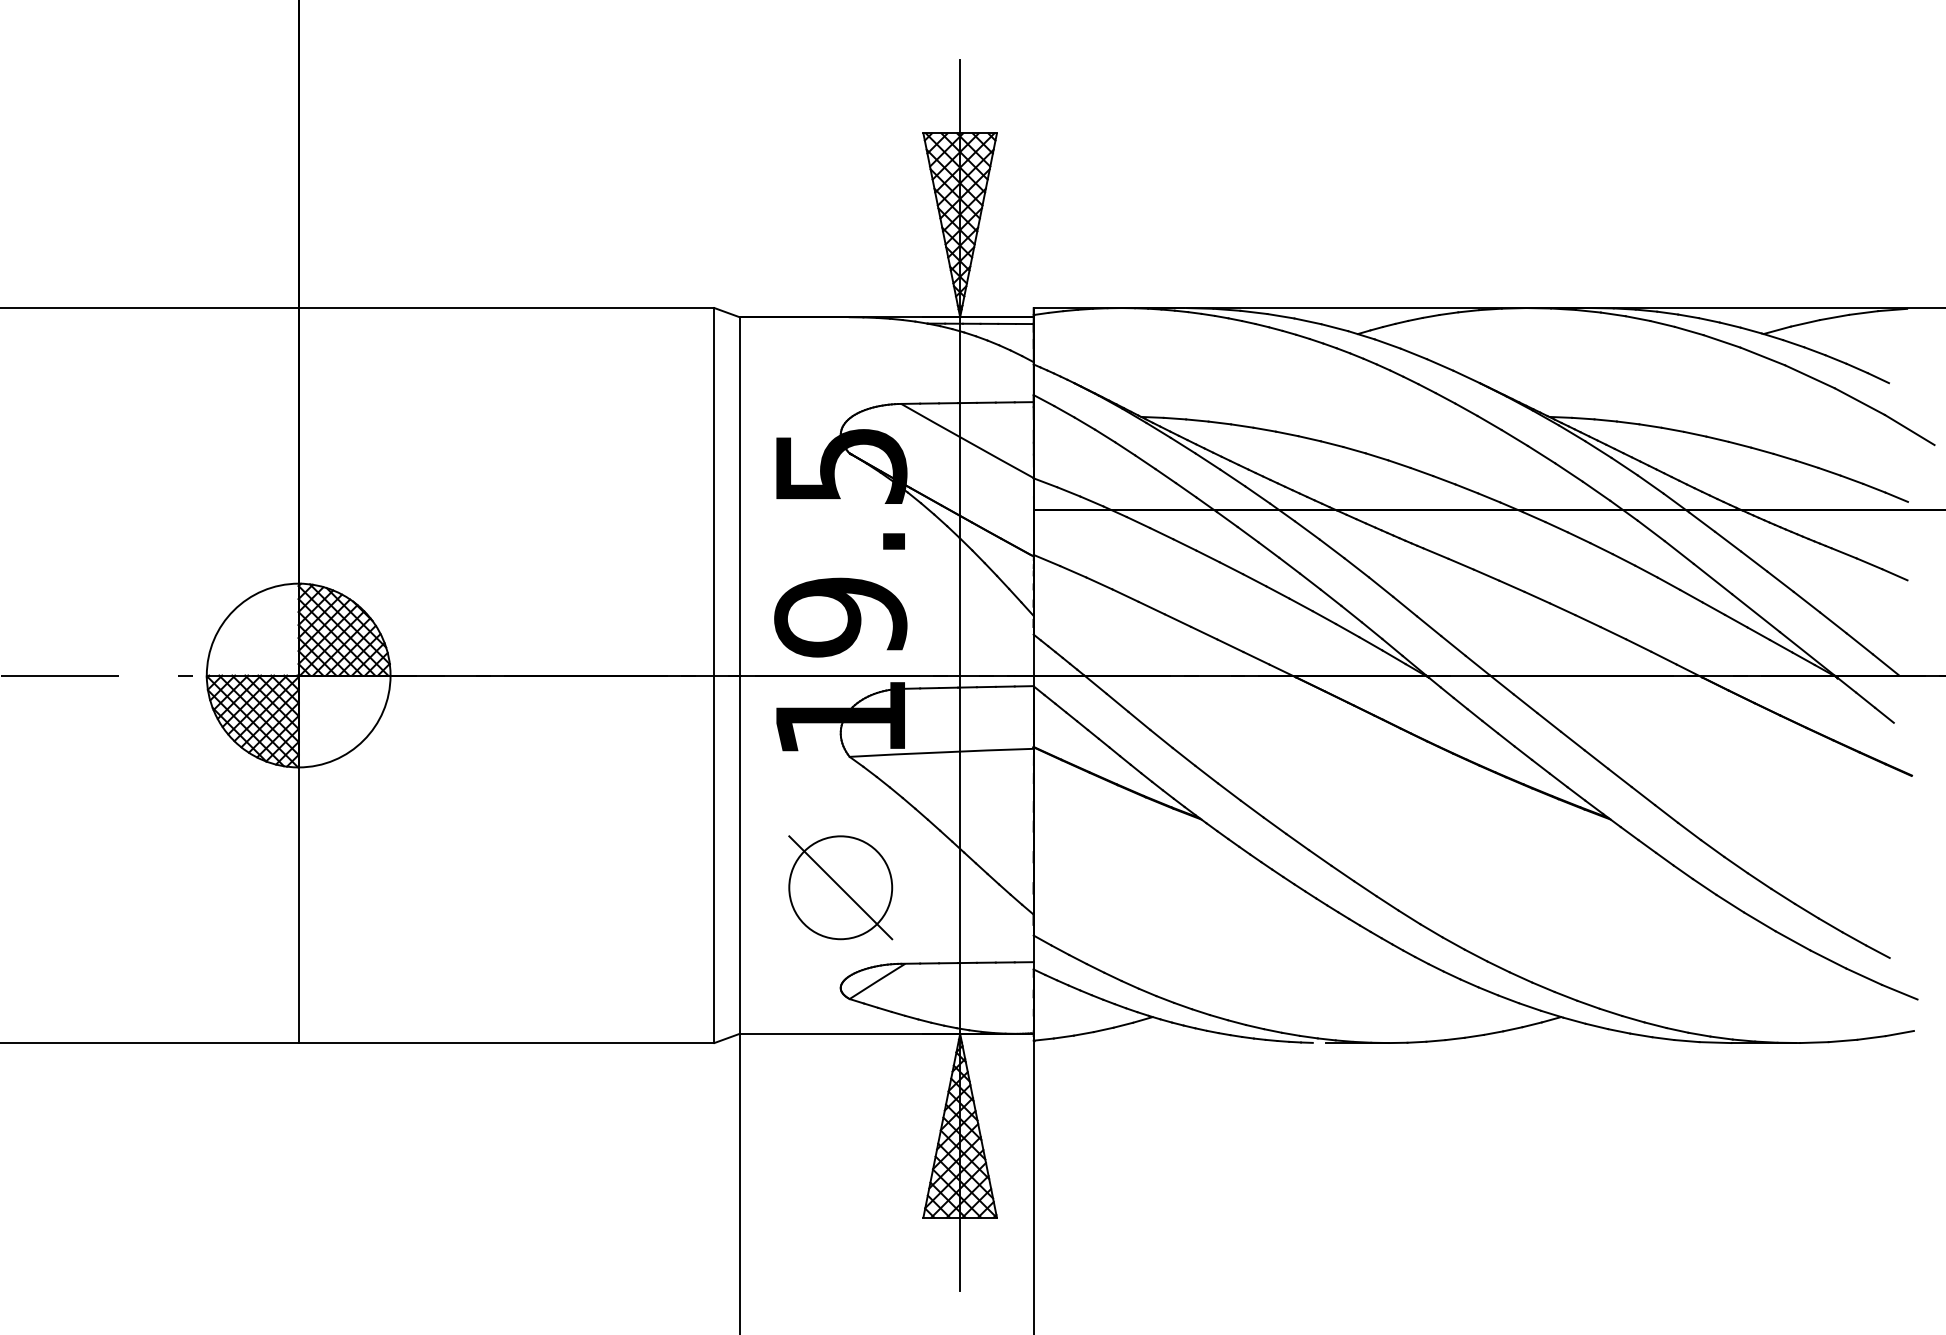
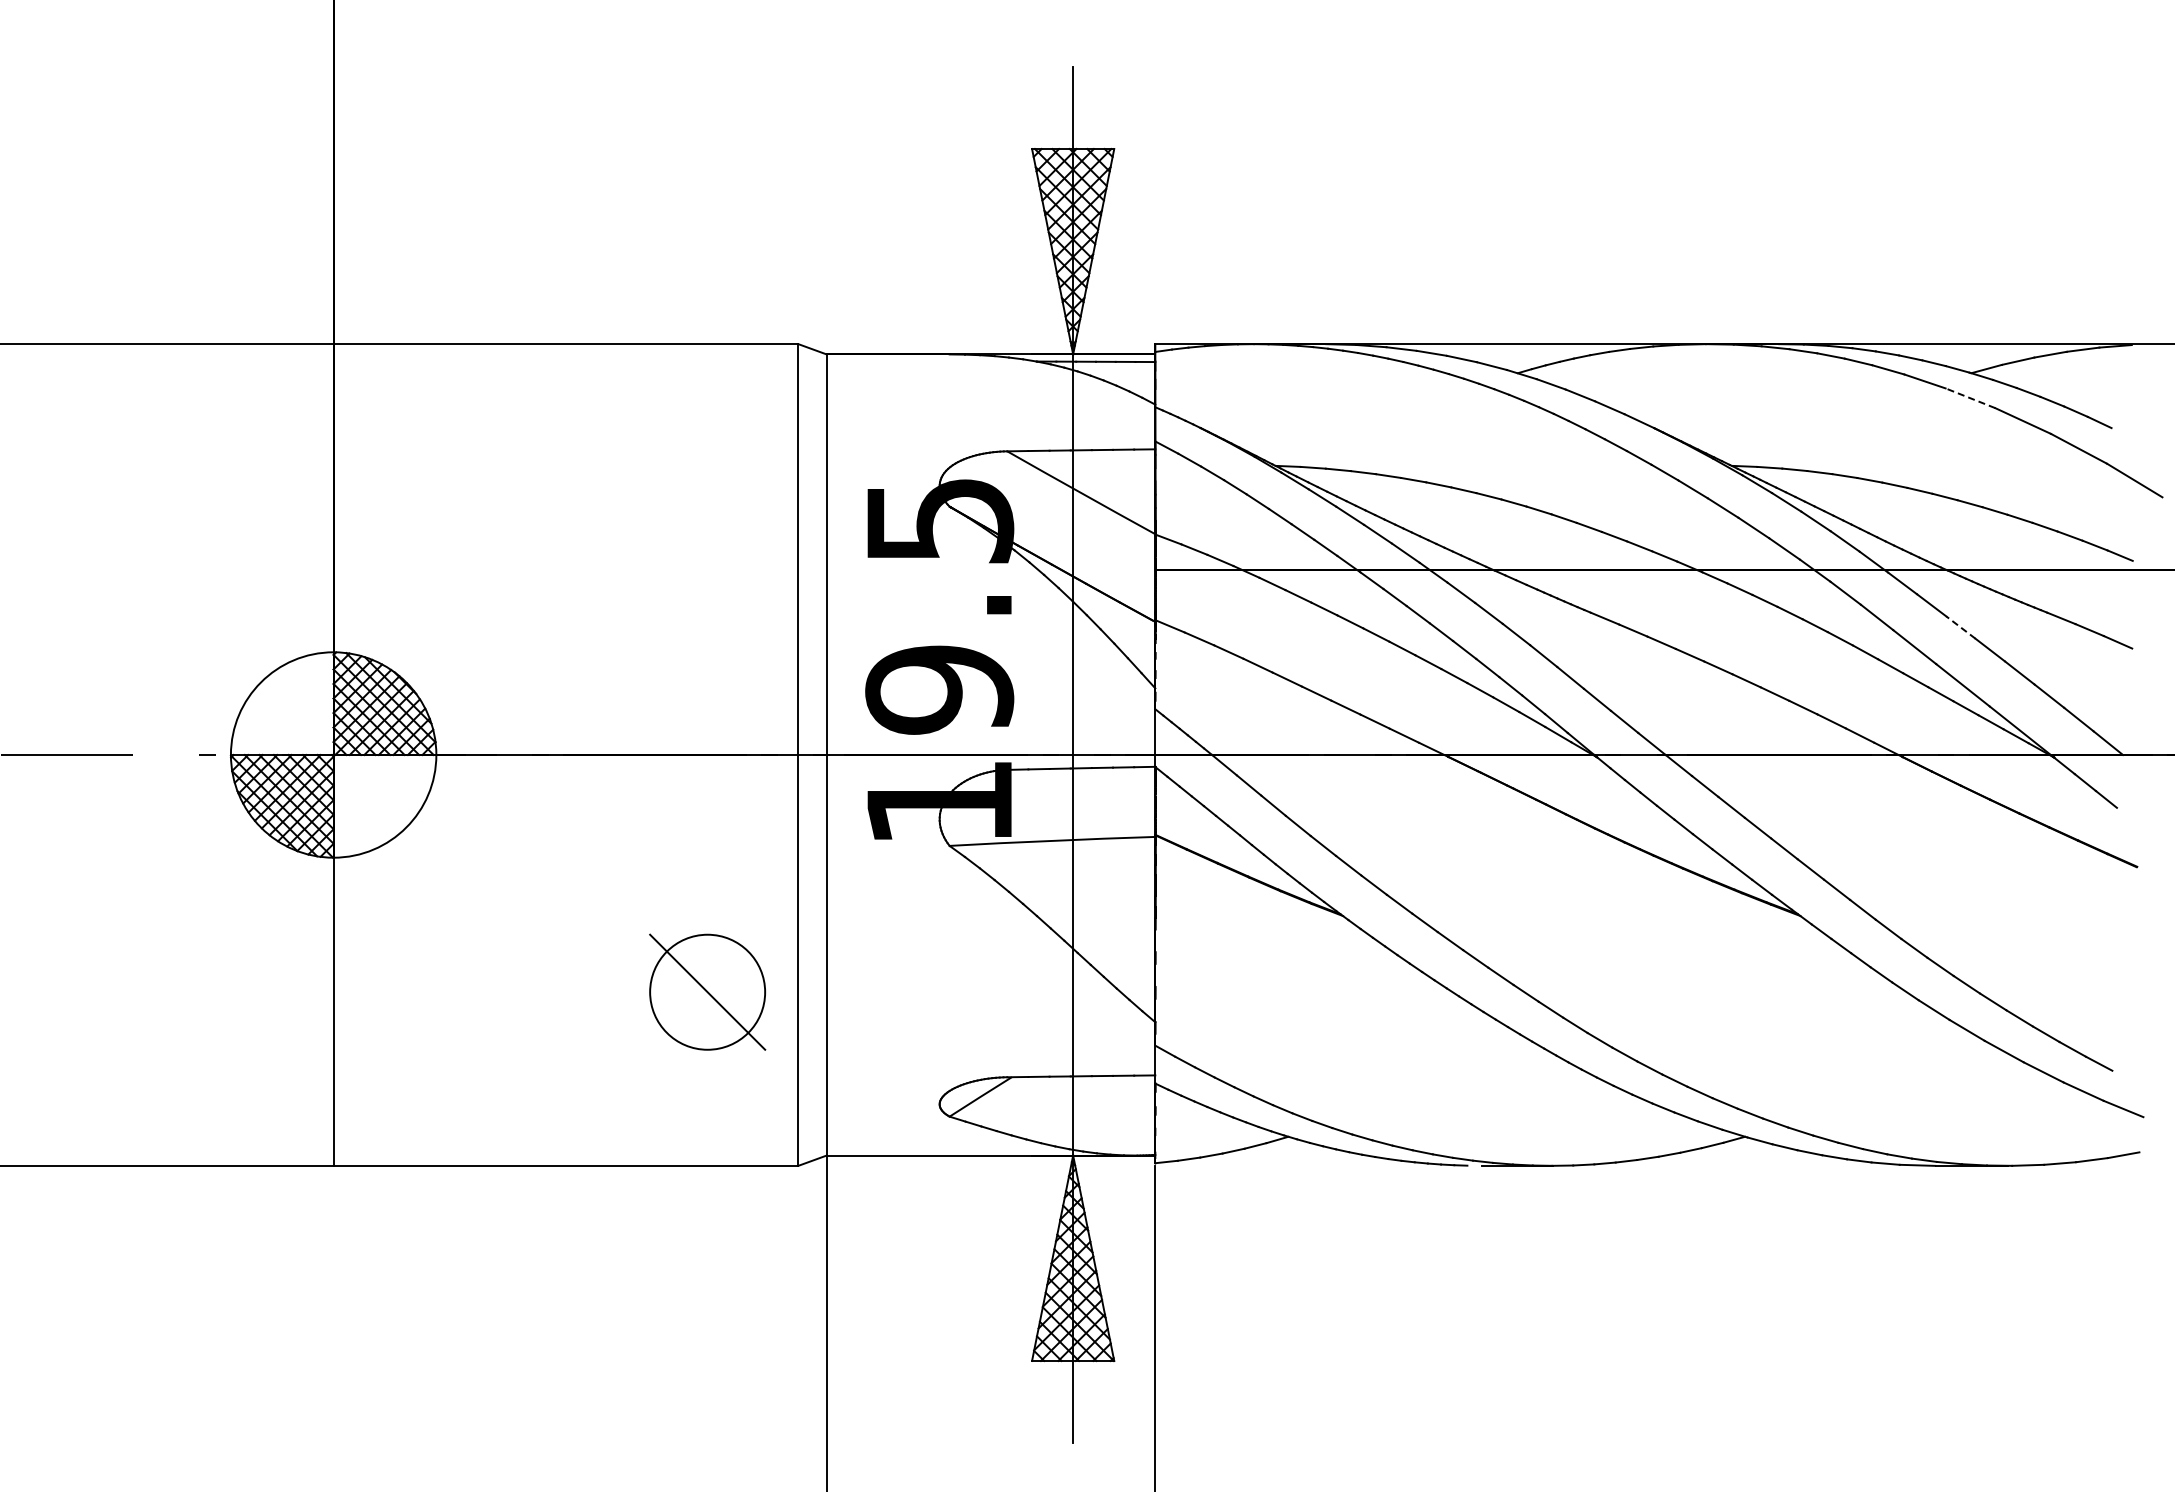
line: (1762, 356) -> (1970, 398), solid -> dashed
line: (1753, 561) -> (1960, 627), solid -> dashed
part: (840, 887) -> (707, 991), moved

